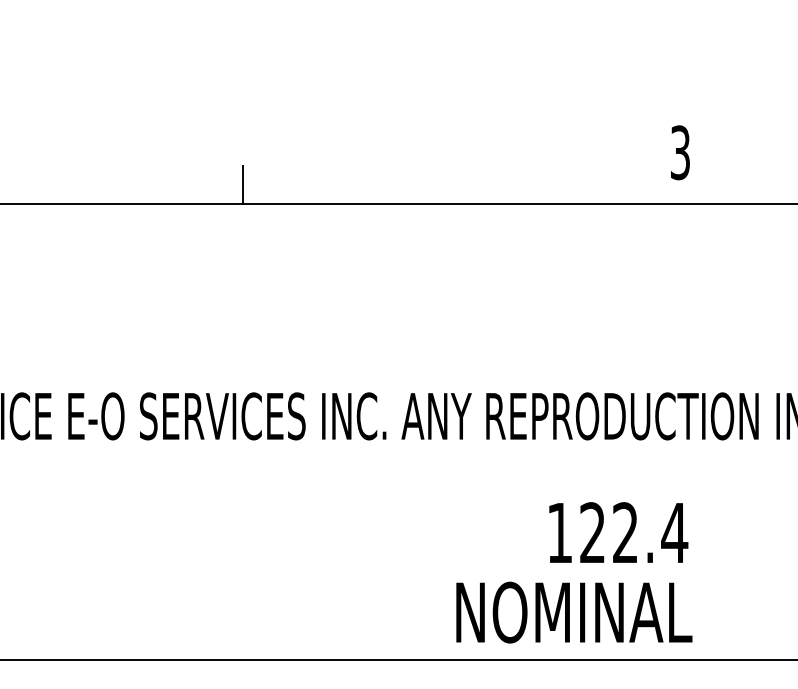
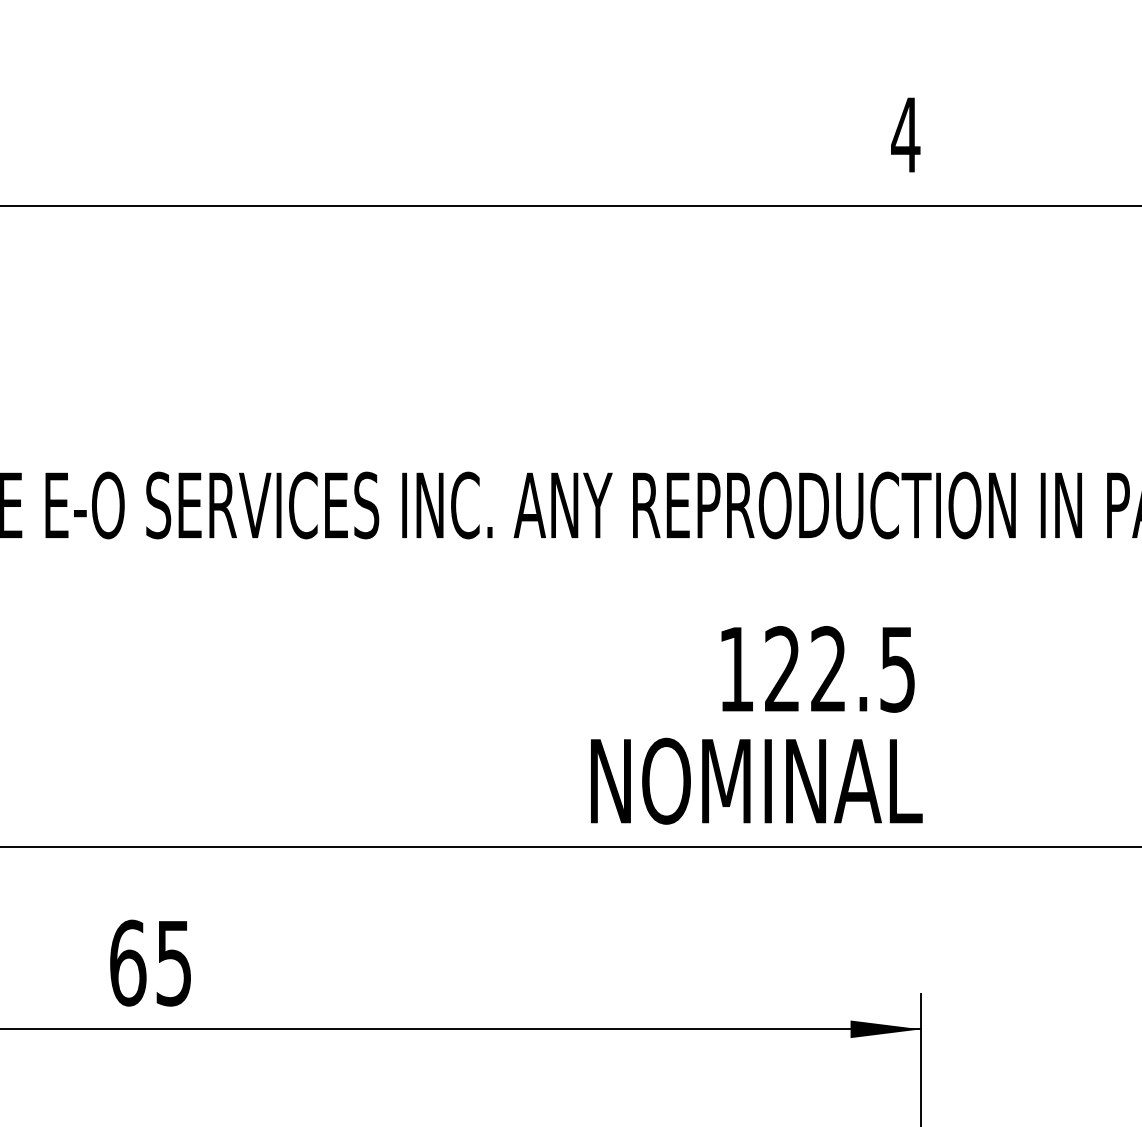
text: (680, 152) -> (905, 134), 3 -> 4
line: (242, 184) -> (290, 179), removed
text: (674, 533) -> (897, 669), 122.4 -> 122.5

